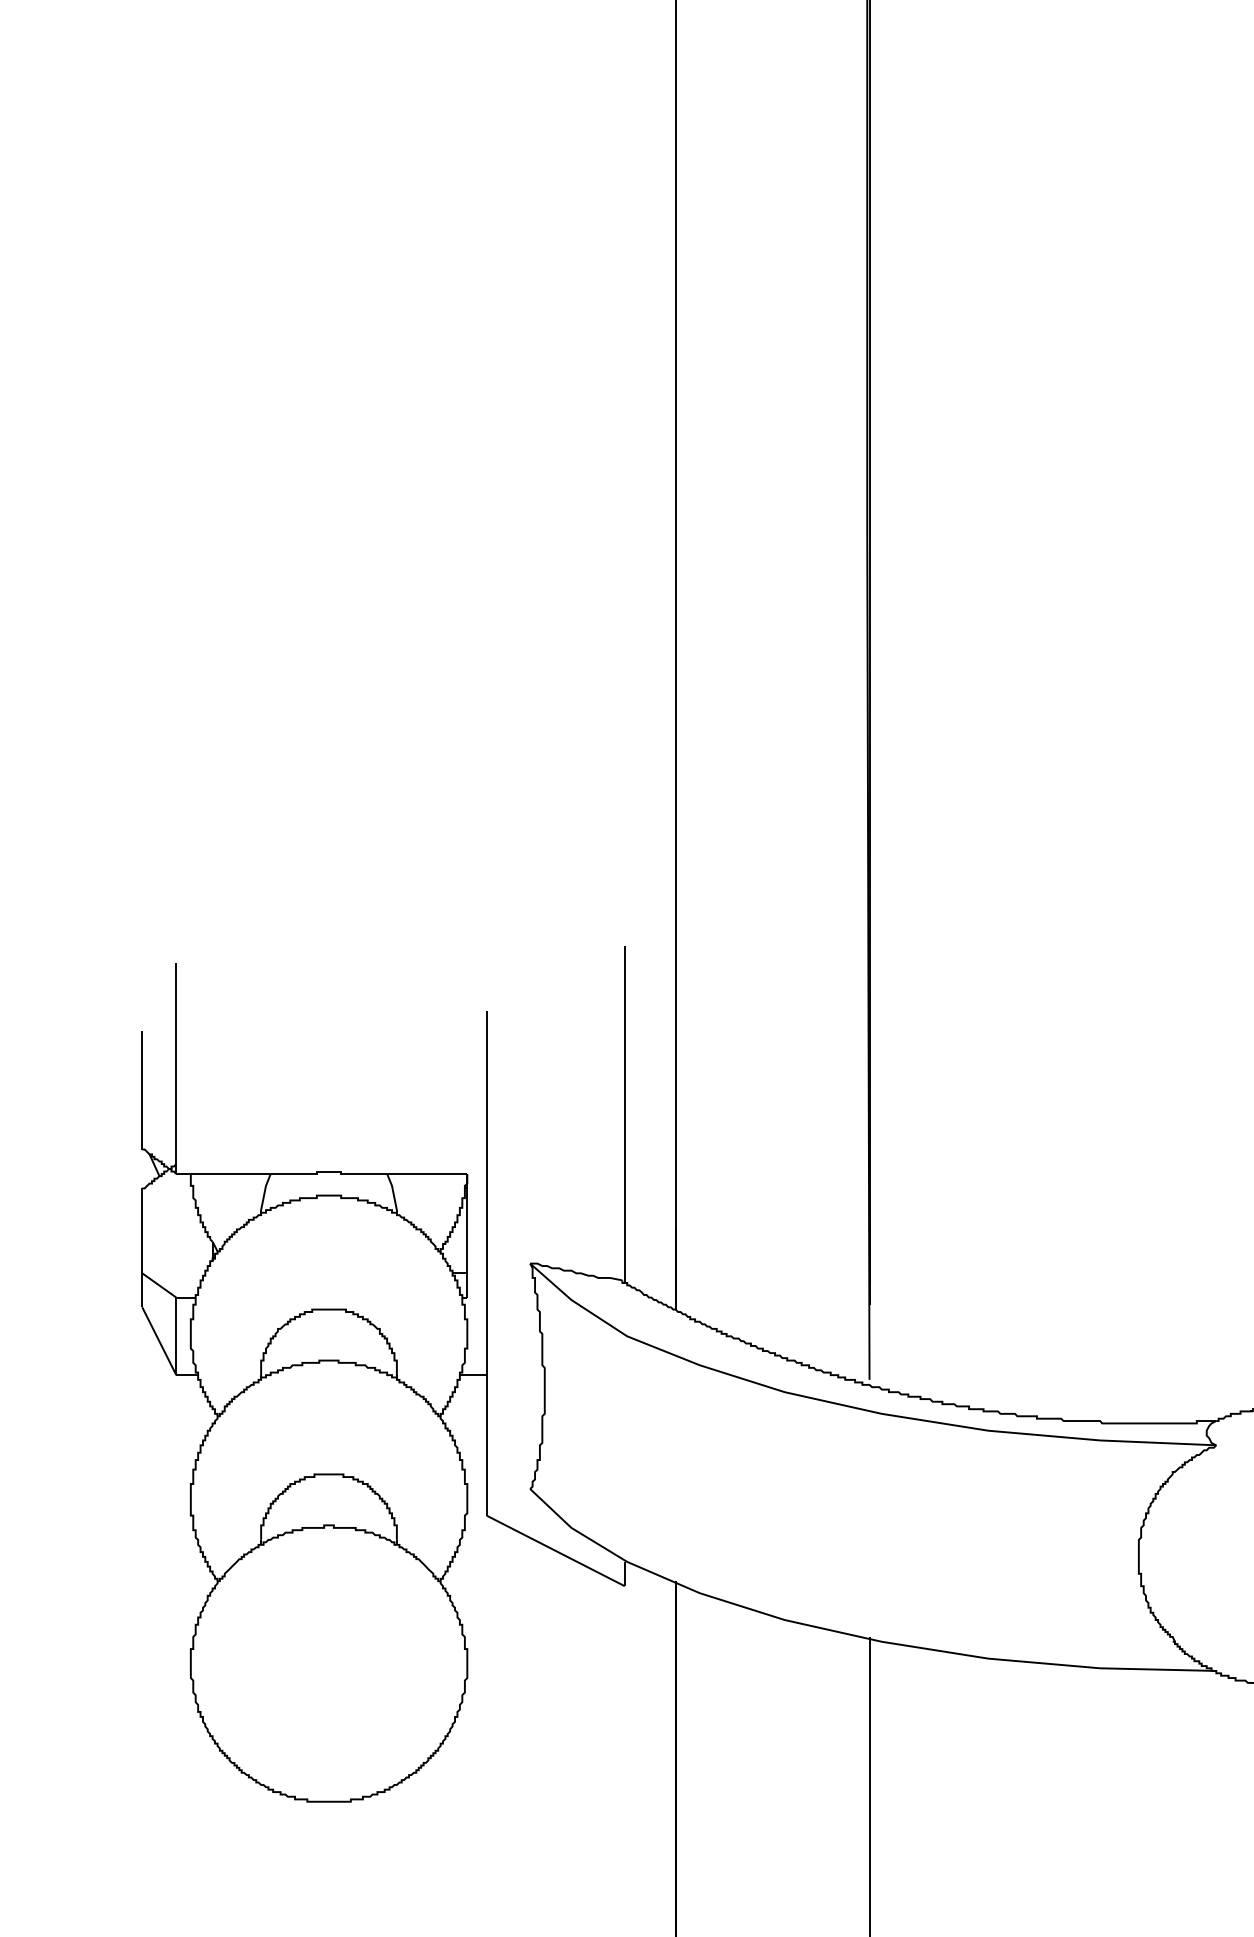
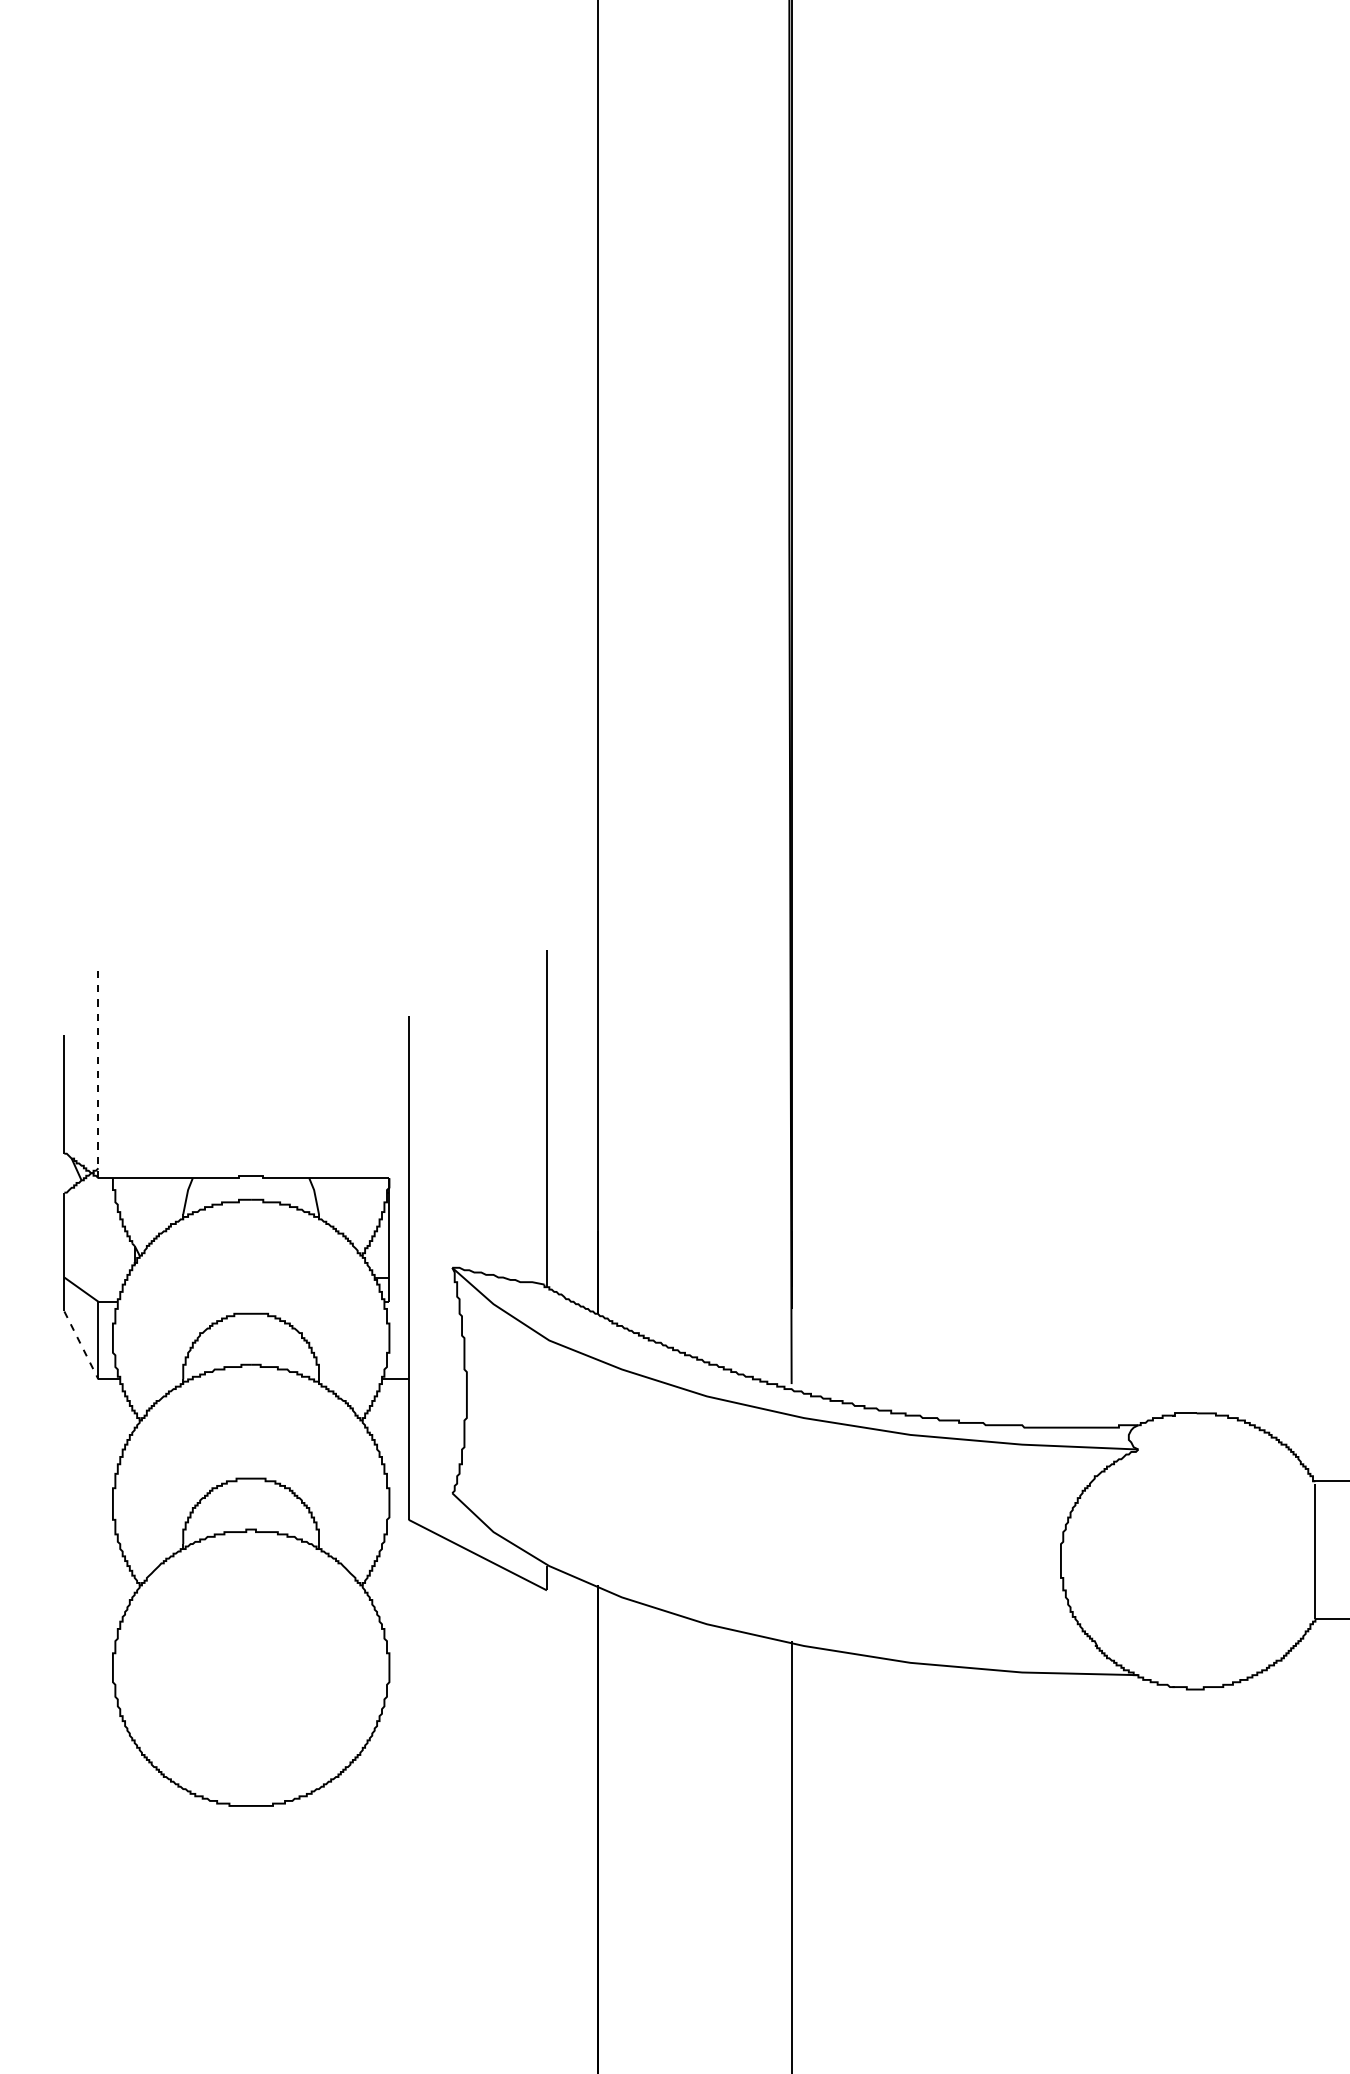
line: (176, 1068) -> (98, 1072), solid -> dashed
line: (159, 1341) -> (81, 1345), solid -> dashed

